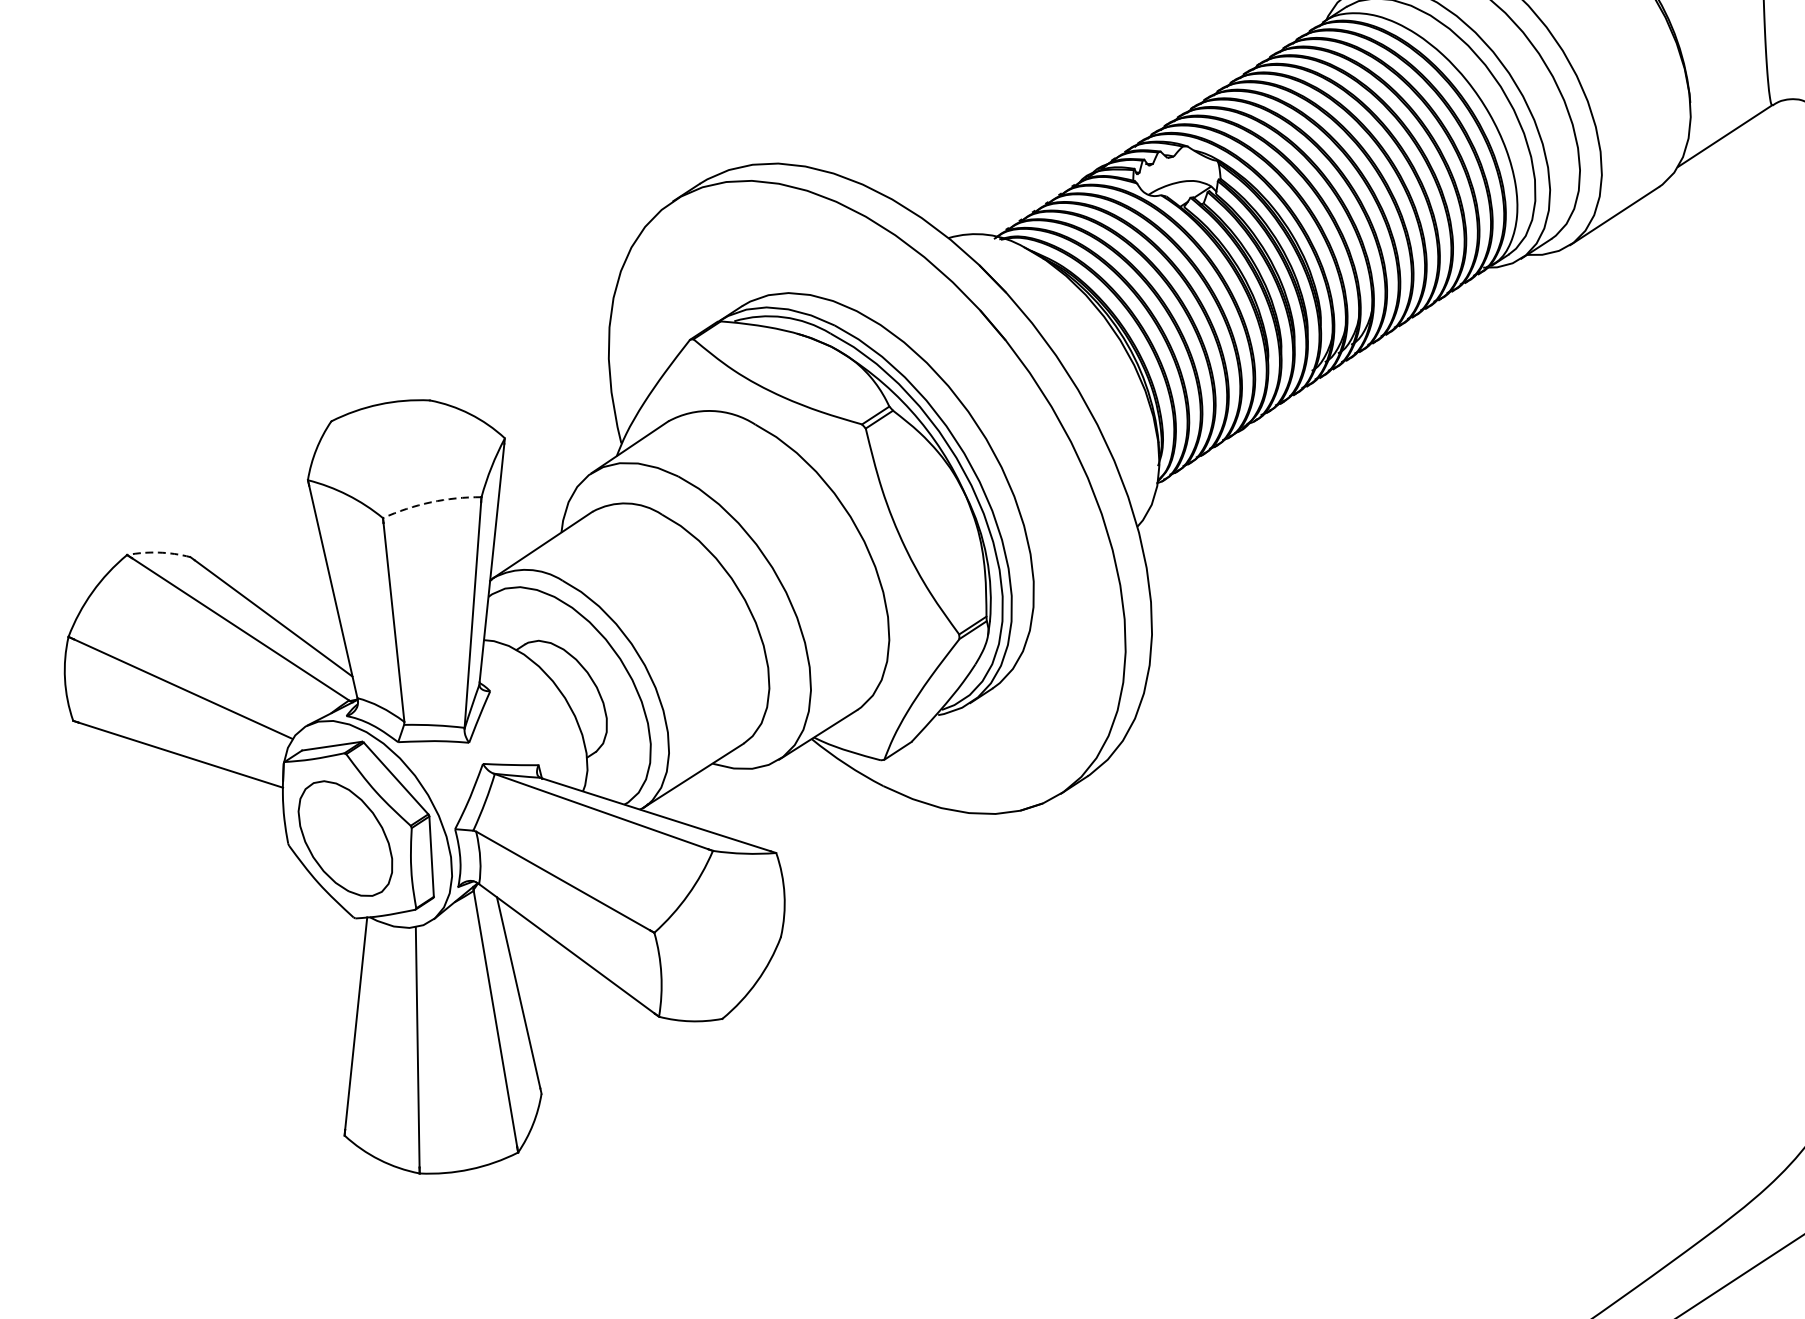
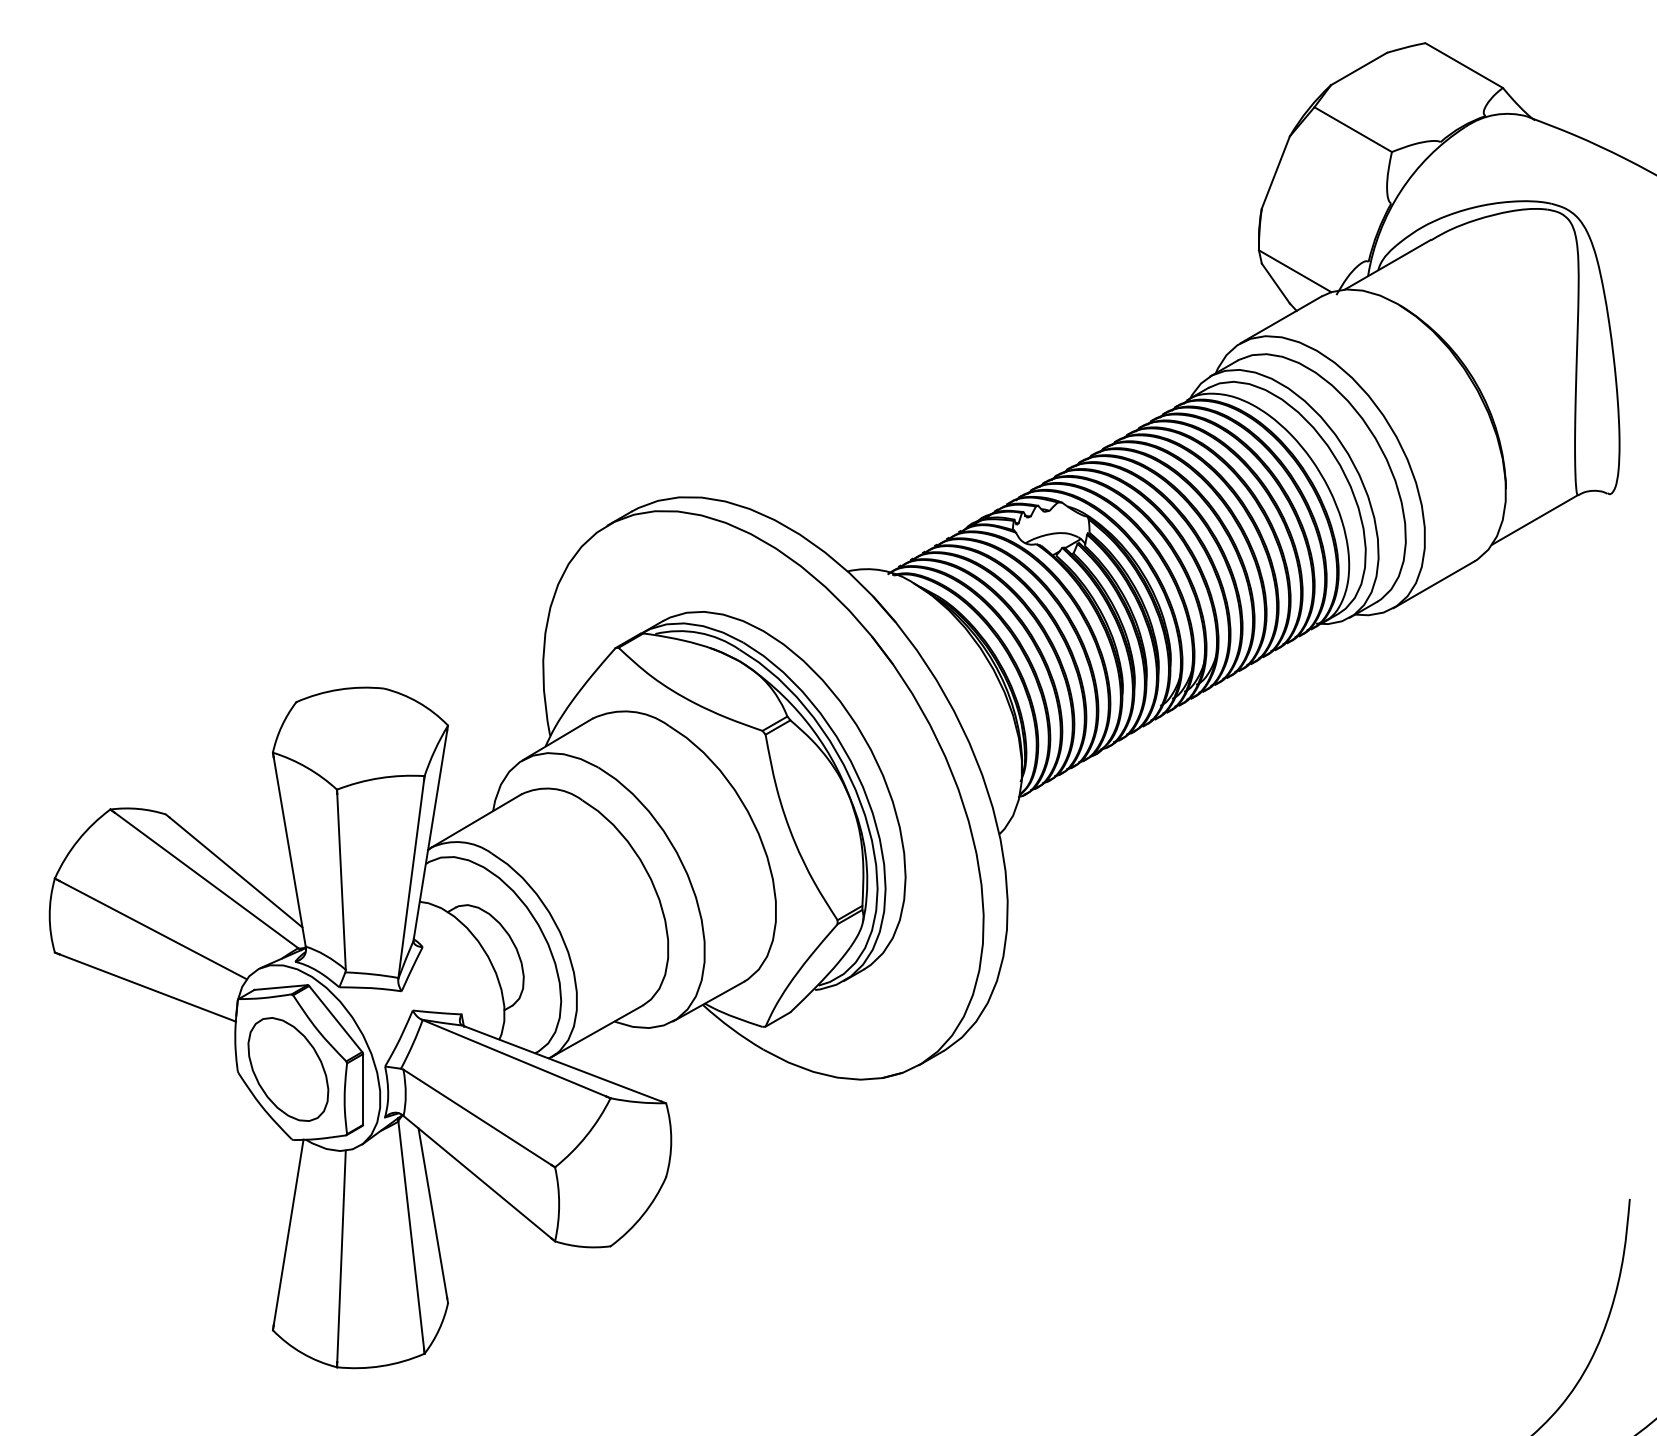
arc: (431, 502) -> (380, 778), dashed -> solid
arc: (158, 552) -> (138, 808), dashed -> solid

